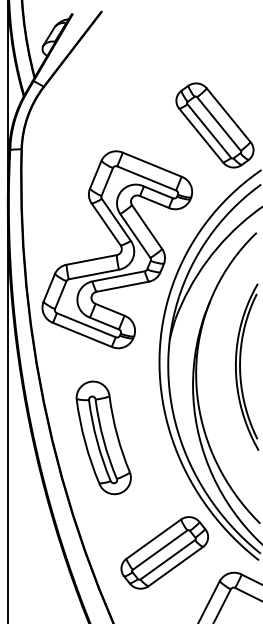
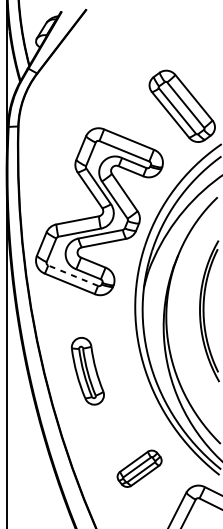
line: (86, 325) -> (73, 275), solid -> dashed
part: (103, 437) -> (87, 370), size x0.7
part: (164, 552) -> (139, 468), size x0.6

